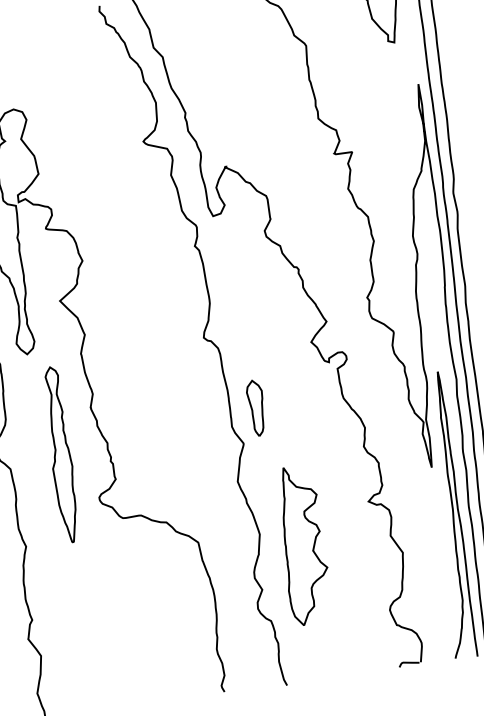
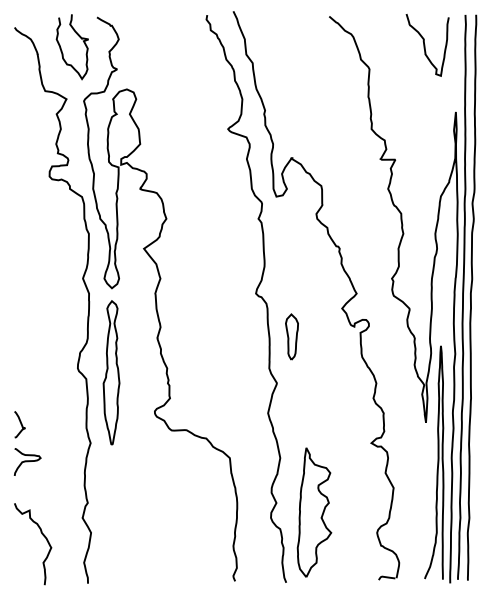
part: (255, 407) -> (291, 336), moved
part: (60, 454) -> (111, 372), moved
part: (303, 545) -> (314, 512), moved

